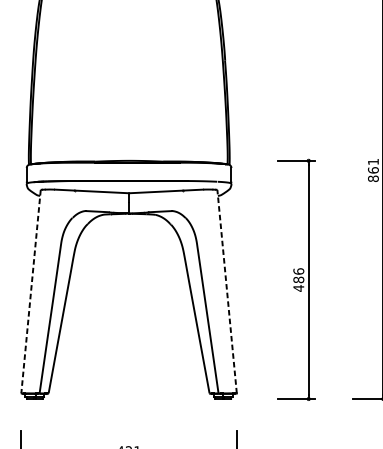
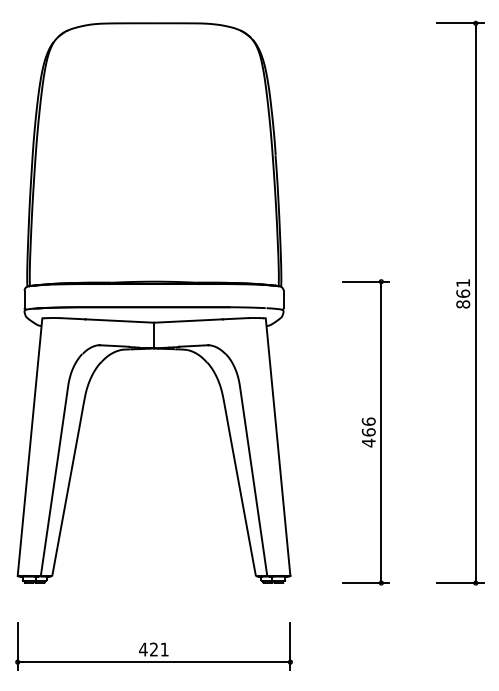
text: (298, 280) -> (368, 432), 486 -> 466
line: (30, 291) -> (29, 447), dashed -> solid
line: (227, 291) -> (278, 446), dashed -> solid

